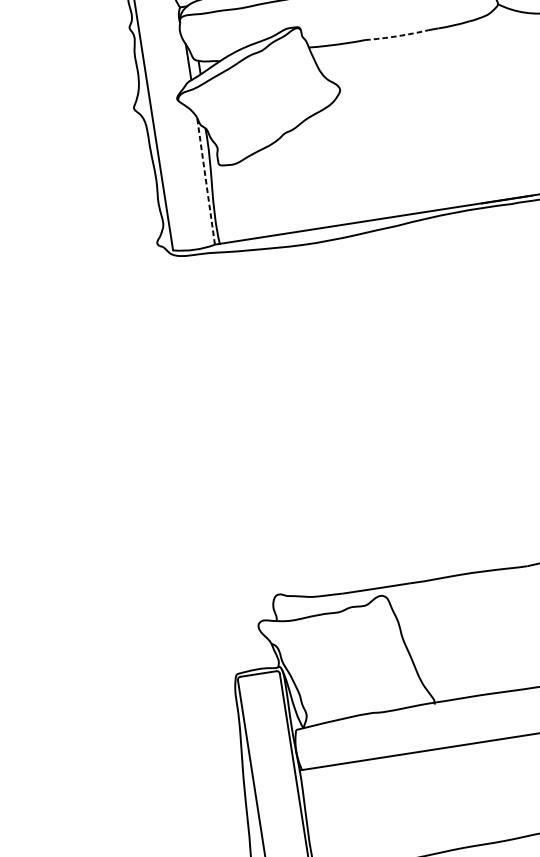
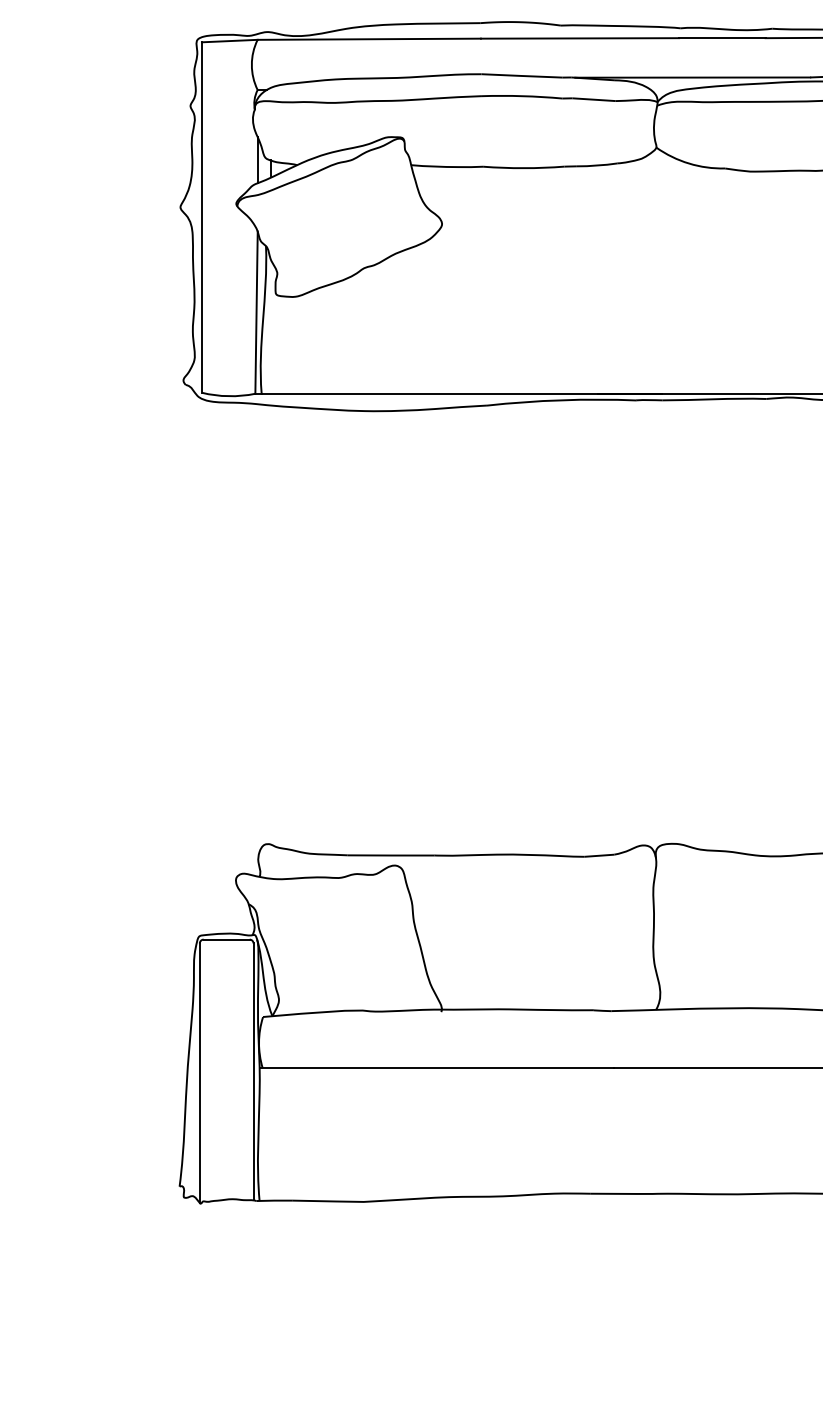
arc: (396, 36) -> (523, 168), dashed -> solid
line: (206, 181) -> (256, 312), dashed -> solid

